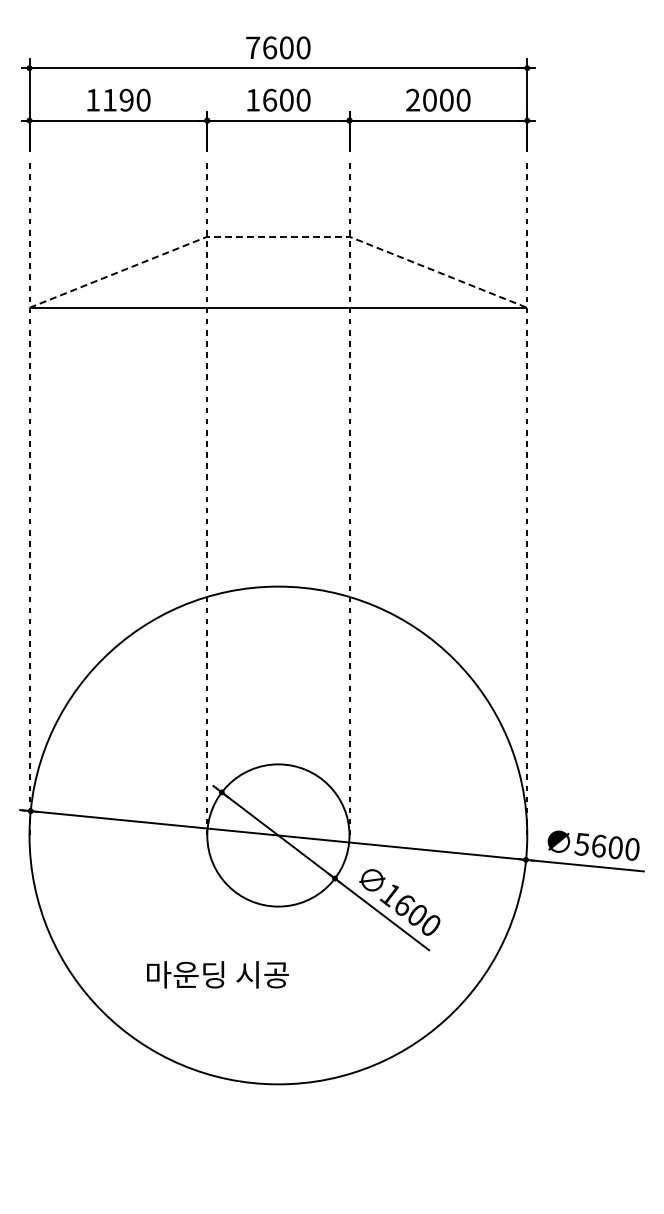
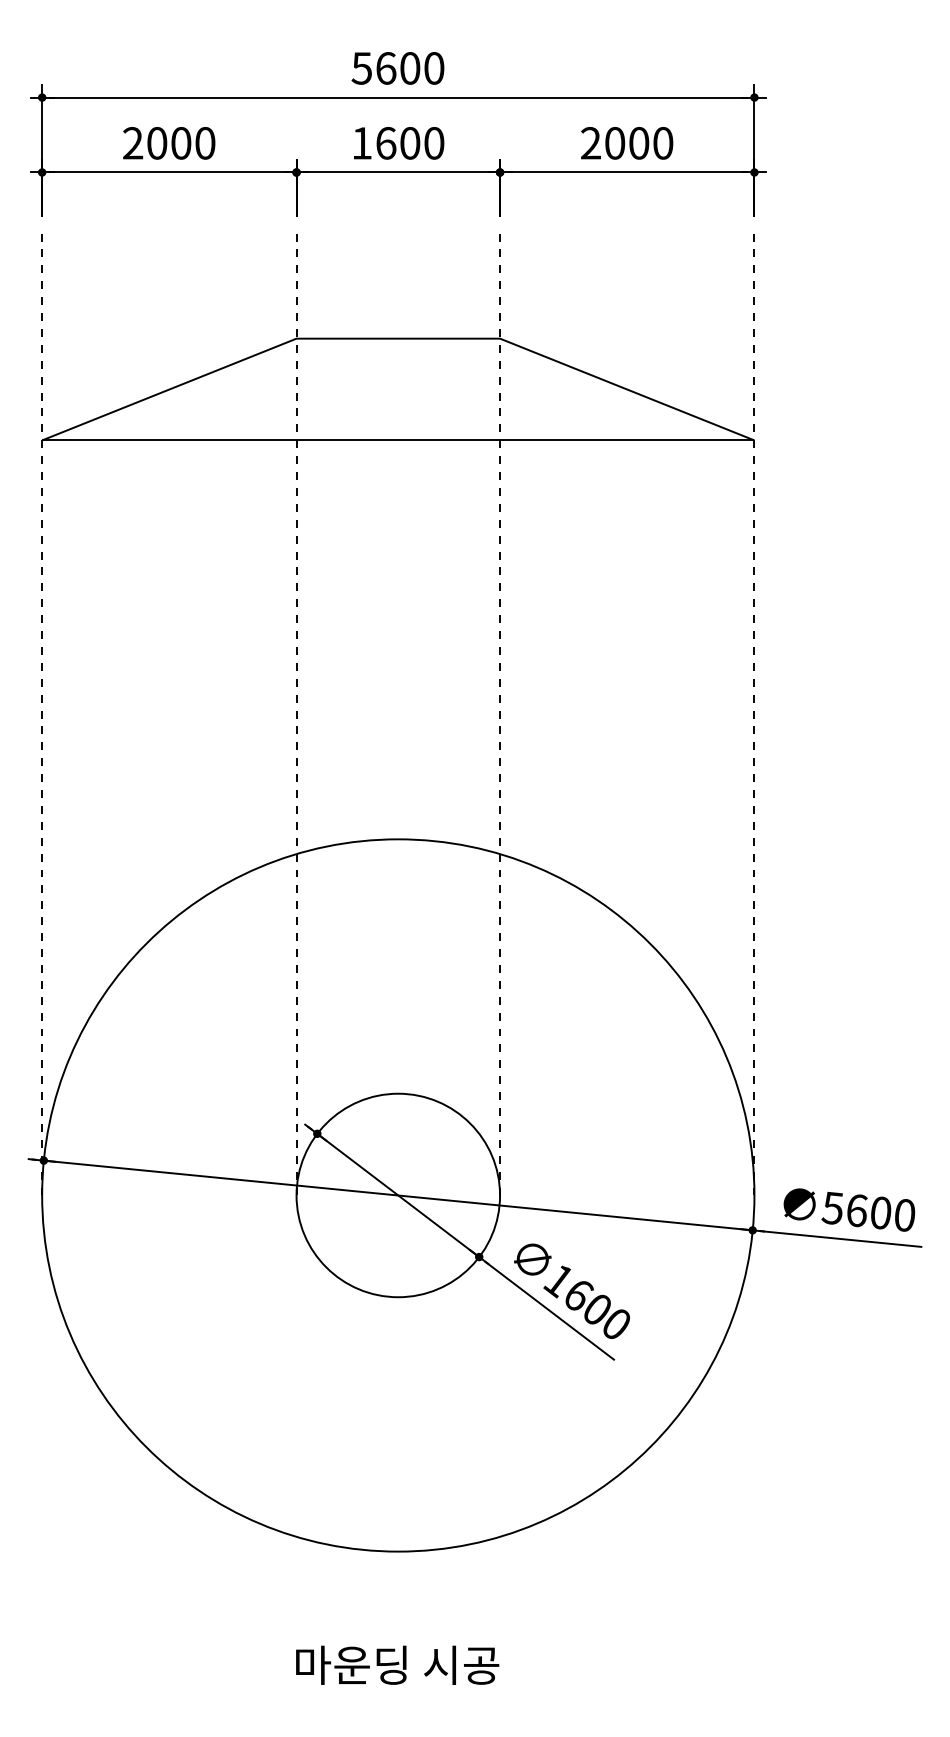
text: (252, 47) -> (361, 67), 7600 -> 5600
text: (109, 99) -> (156, 142), 1190 -> 2000
line: (278, 236) -> (398, 338), dashed -> solid
text: (217, 974) -> (397, 1664), moved

